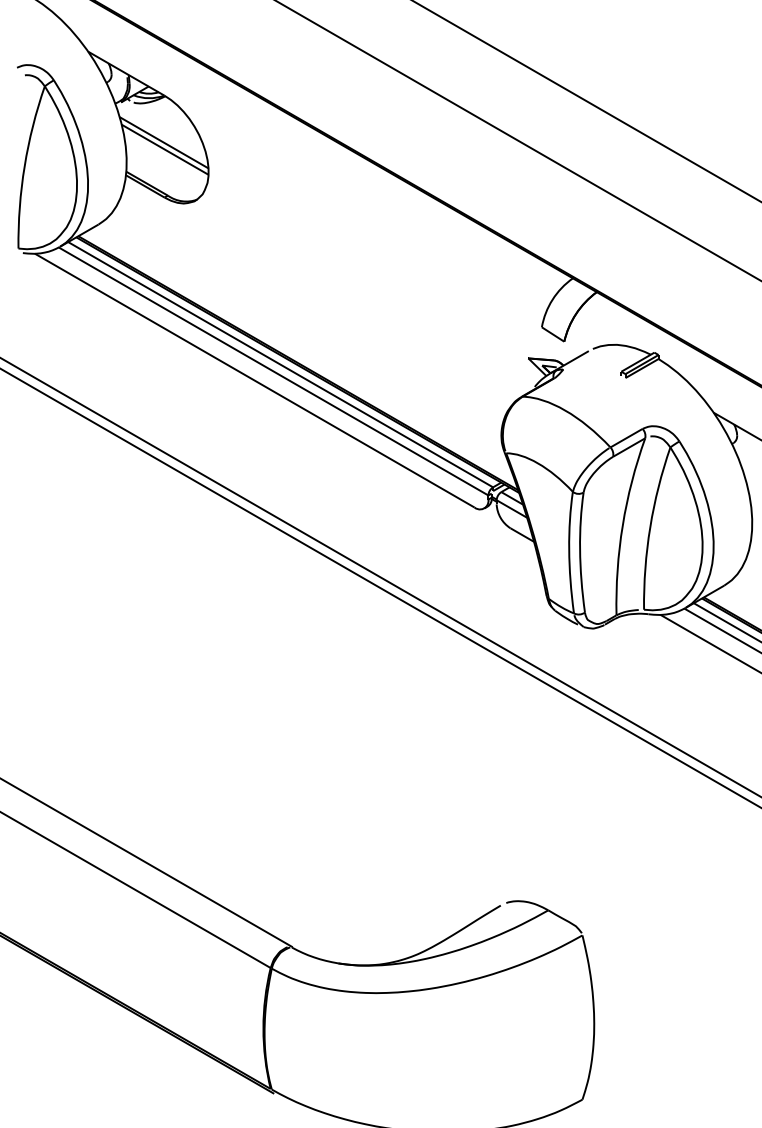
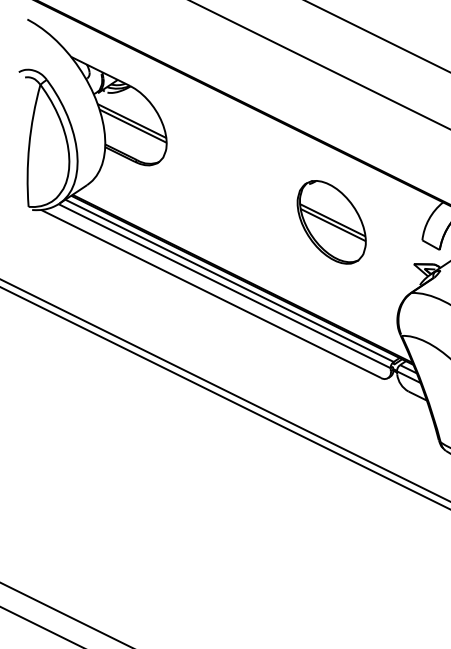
part: (422, 295) -> (331, 222), added

